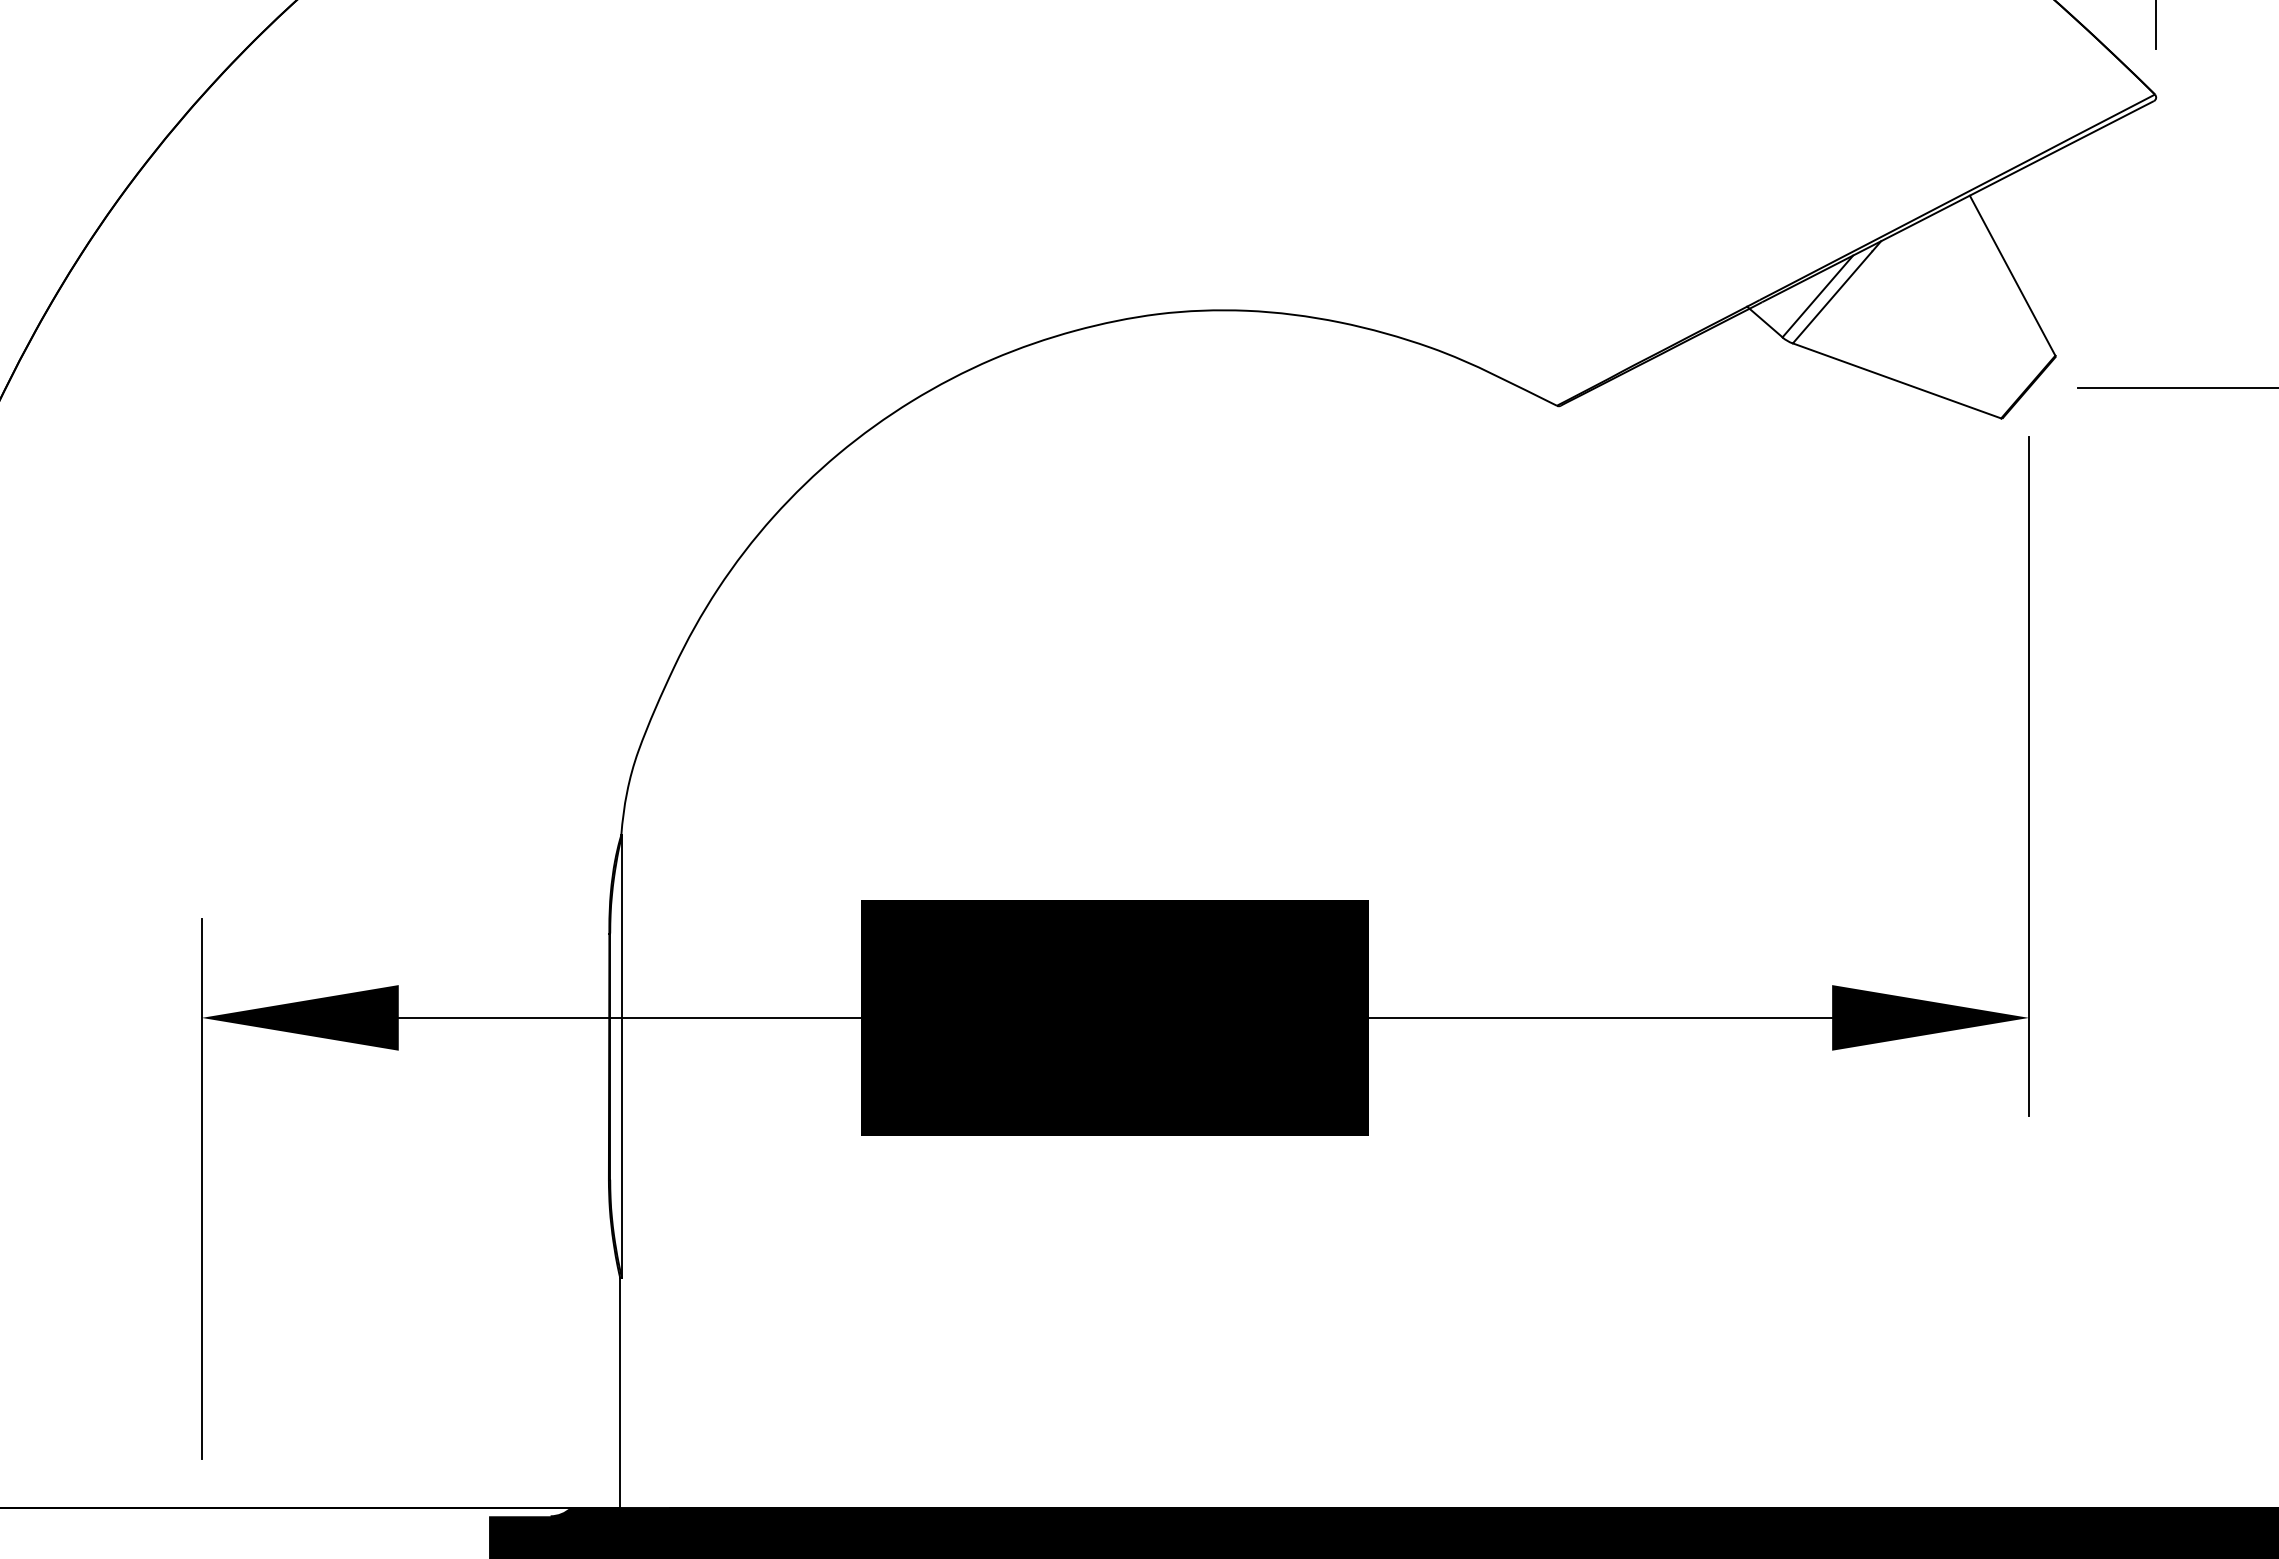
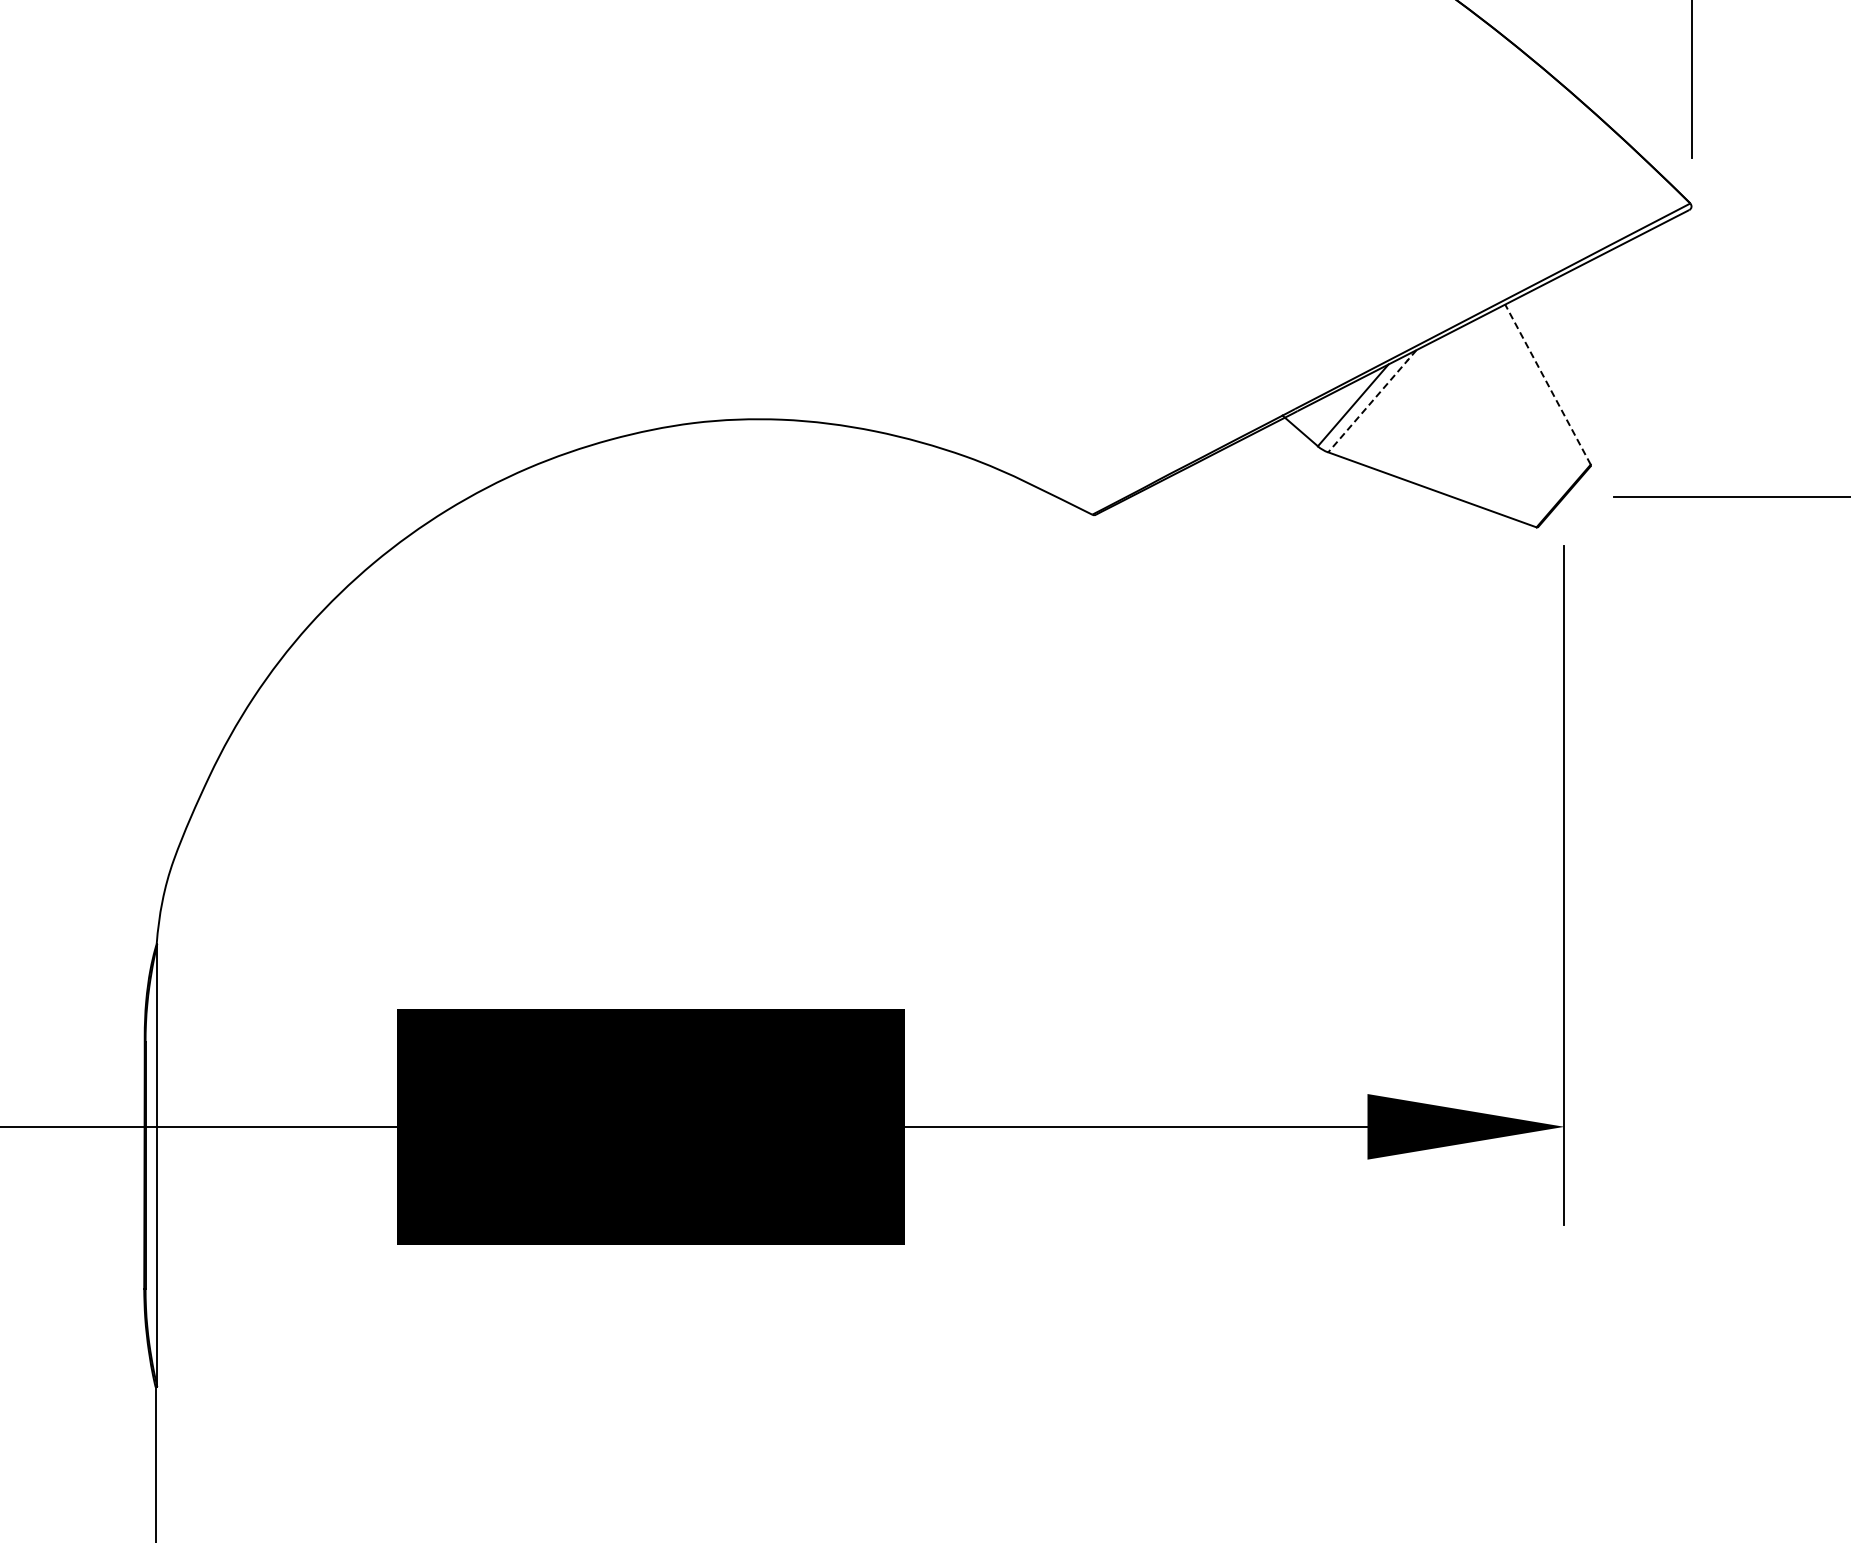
line: (2012, 275) -> (1547, 384), solid -> dashed
line: (1837, 292) -> (1372, 401), solid -> dashed

